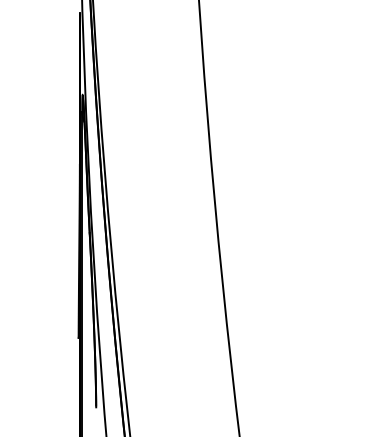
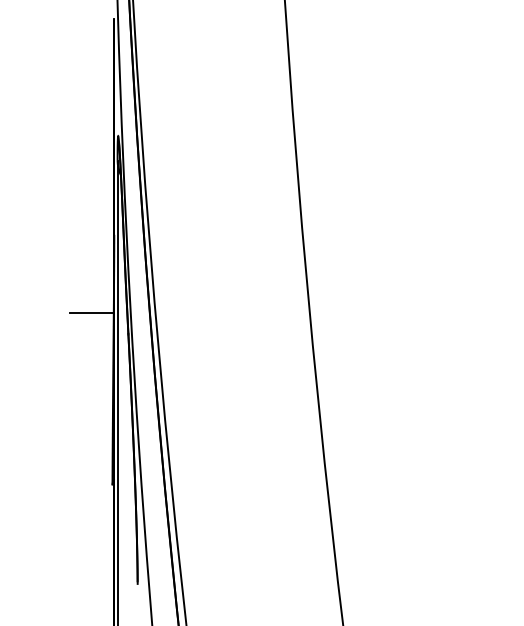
line: (64, 218) -> (92, 313), added

